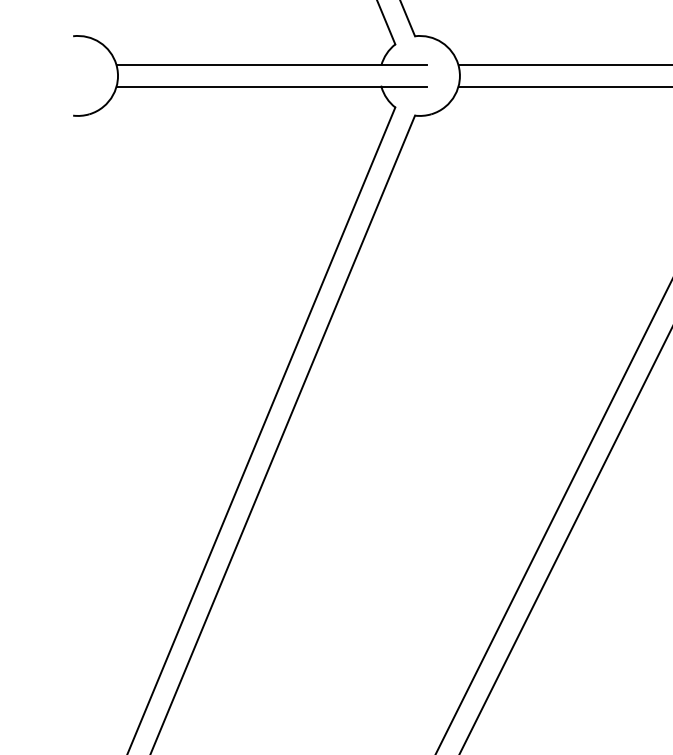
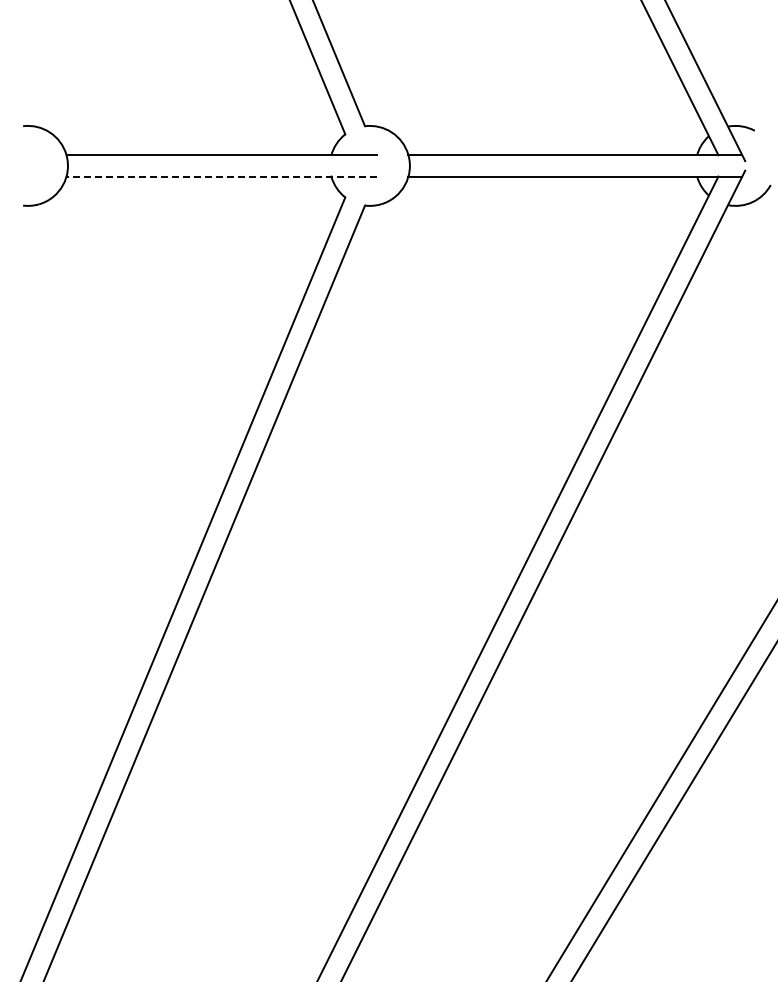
line: (271, 86) -> (221, 176), solid -> dashed

